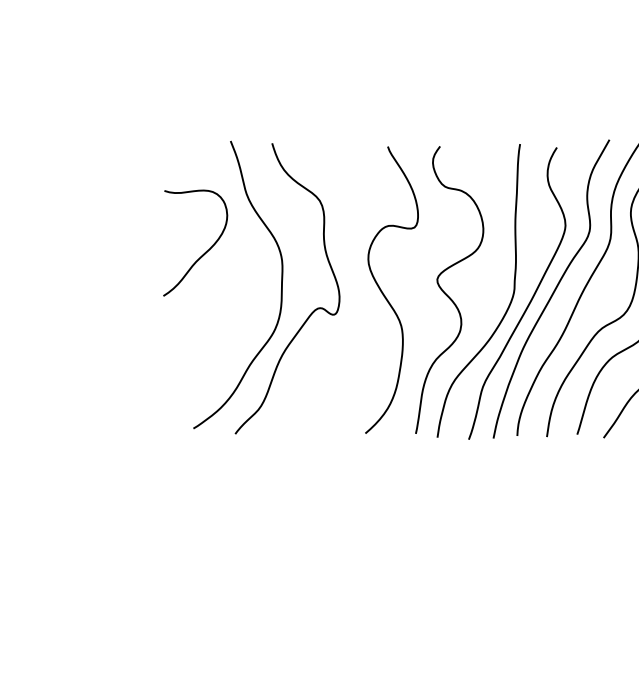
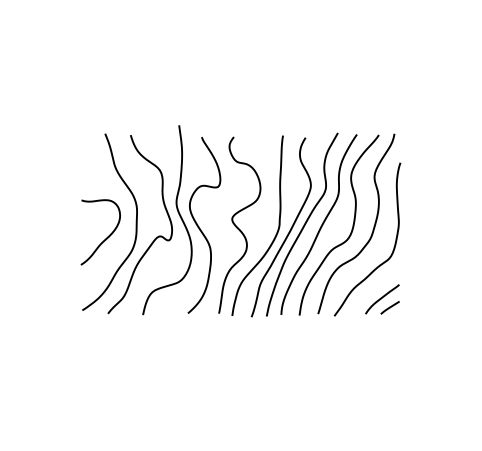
curve: (205, 251) -> (106, 237), moved
curve: (349, 272) -> (178, 214), added

